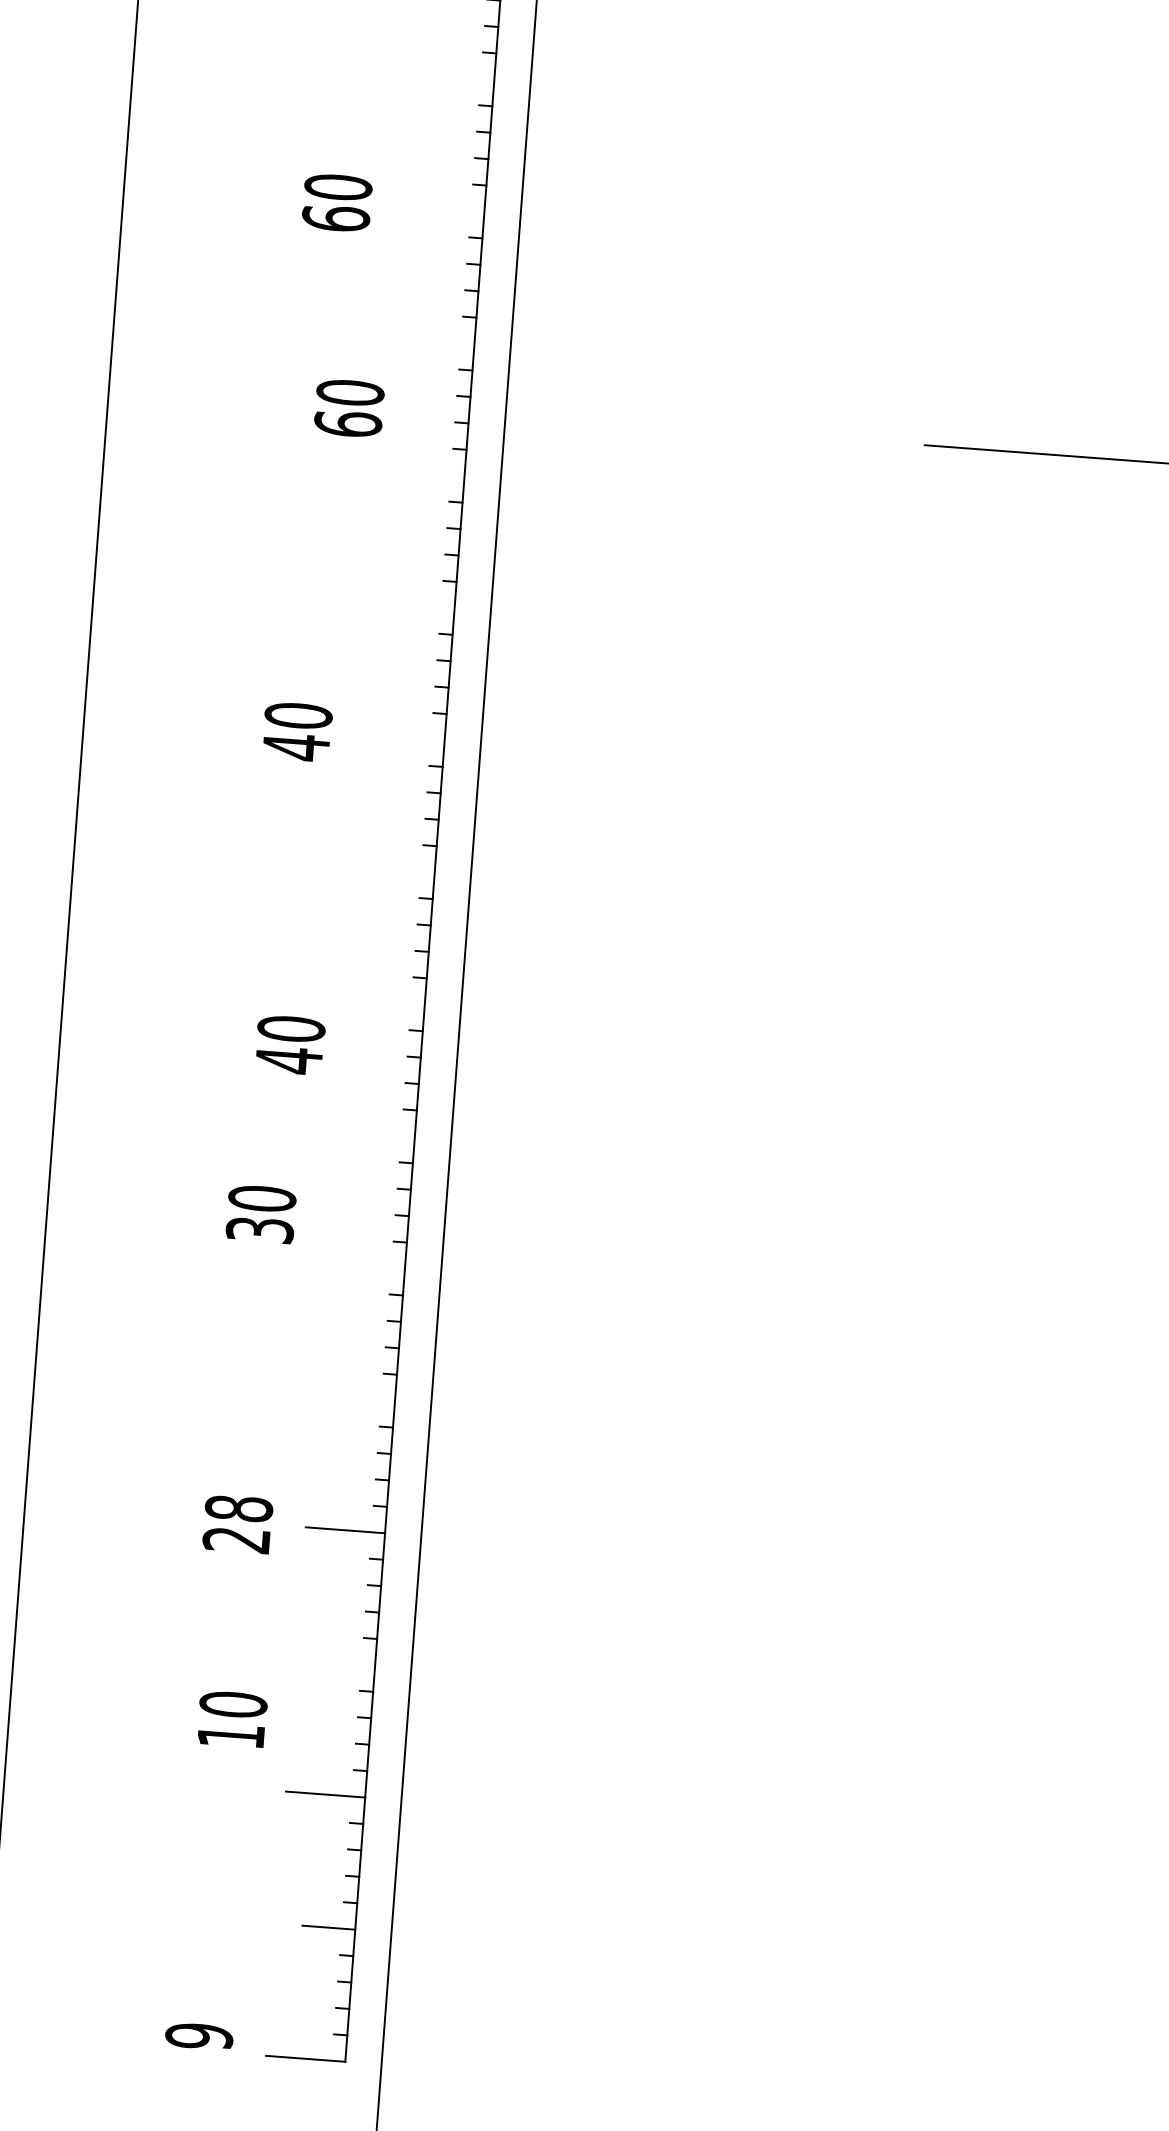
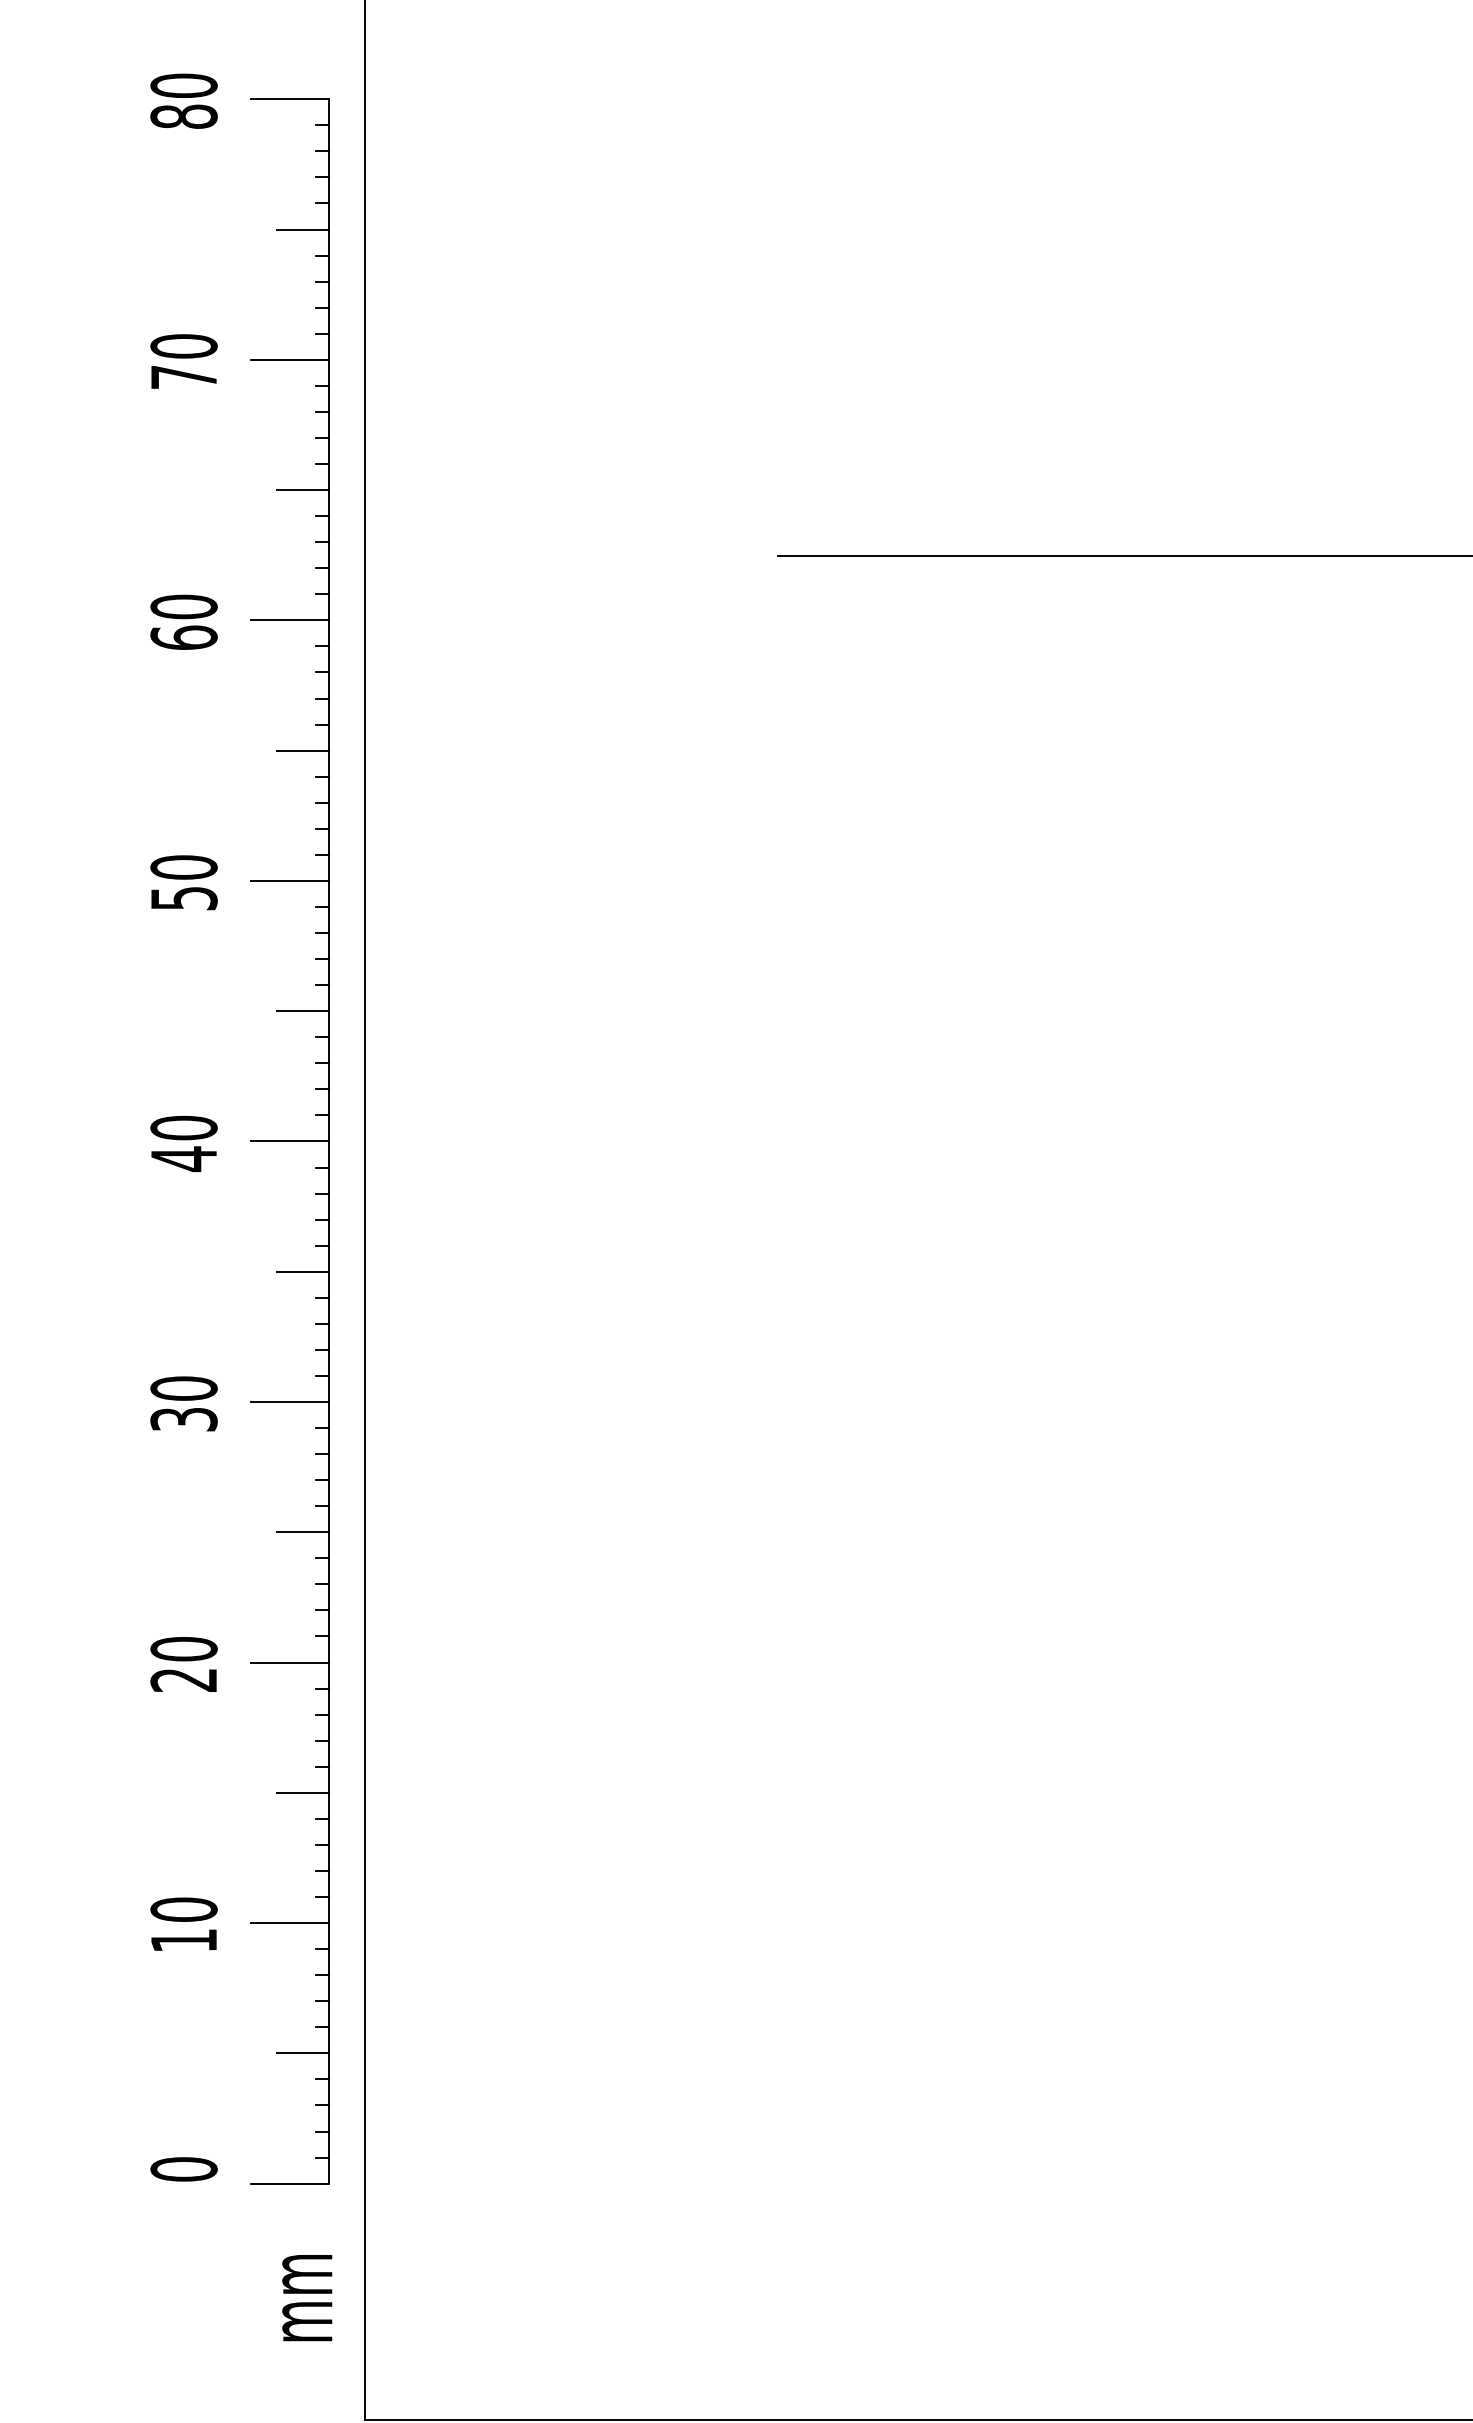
line: (467, 77) -> (302, 229), added
line: (444, 208) -> (289, 359), added
text: (335, 218) -> (183, 377), 60 -> 70
line: (447, 342) -> (302, 490), added
text: (348, 407) -> (183, 621), moved
line: (424, 473) -> (289, 620), added
line: (427, 606) -> (302, 750), added
line: (404, 737) -> (289, 880), added
text: (296, 747) -> (184, 898), 40 -> 50
line: (407, 870) -> (302, 1011), added
line: (384, 1001) -> (289, 1141), added
text: (289, 1044) -> (183, 1143), moved
line: (387, 1134) -> (302, 1271), added
text: (260, 1213) -> (183, 1403), moved
line: (364, 1266) -> (289, 1402), added
line: (368, 1399) -> (302, 1532), added
text: (238, 1508) -> (183, 1649), 28 -> 20
line: (348, 1663) -> (302, 1792), added
text: (231, 1718) -> (183, 1923), moved
text: (198, 2036) -> (183, 2169), 9 -> 0

